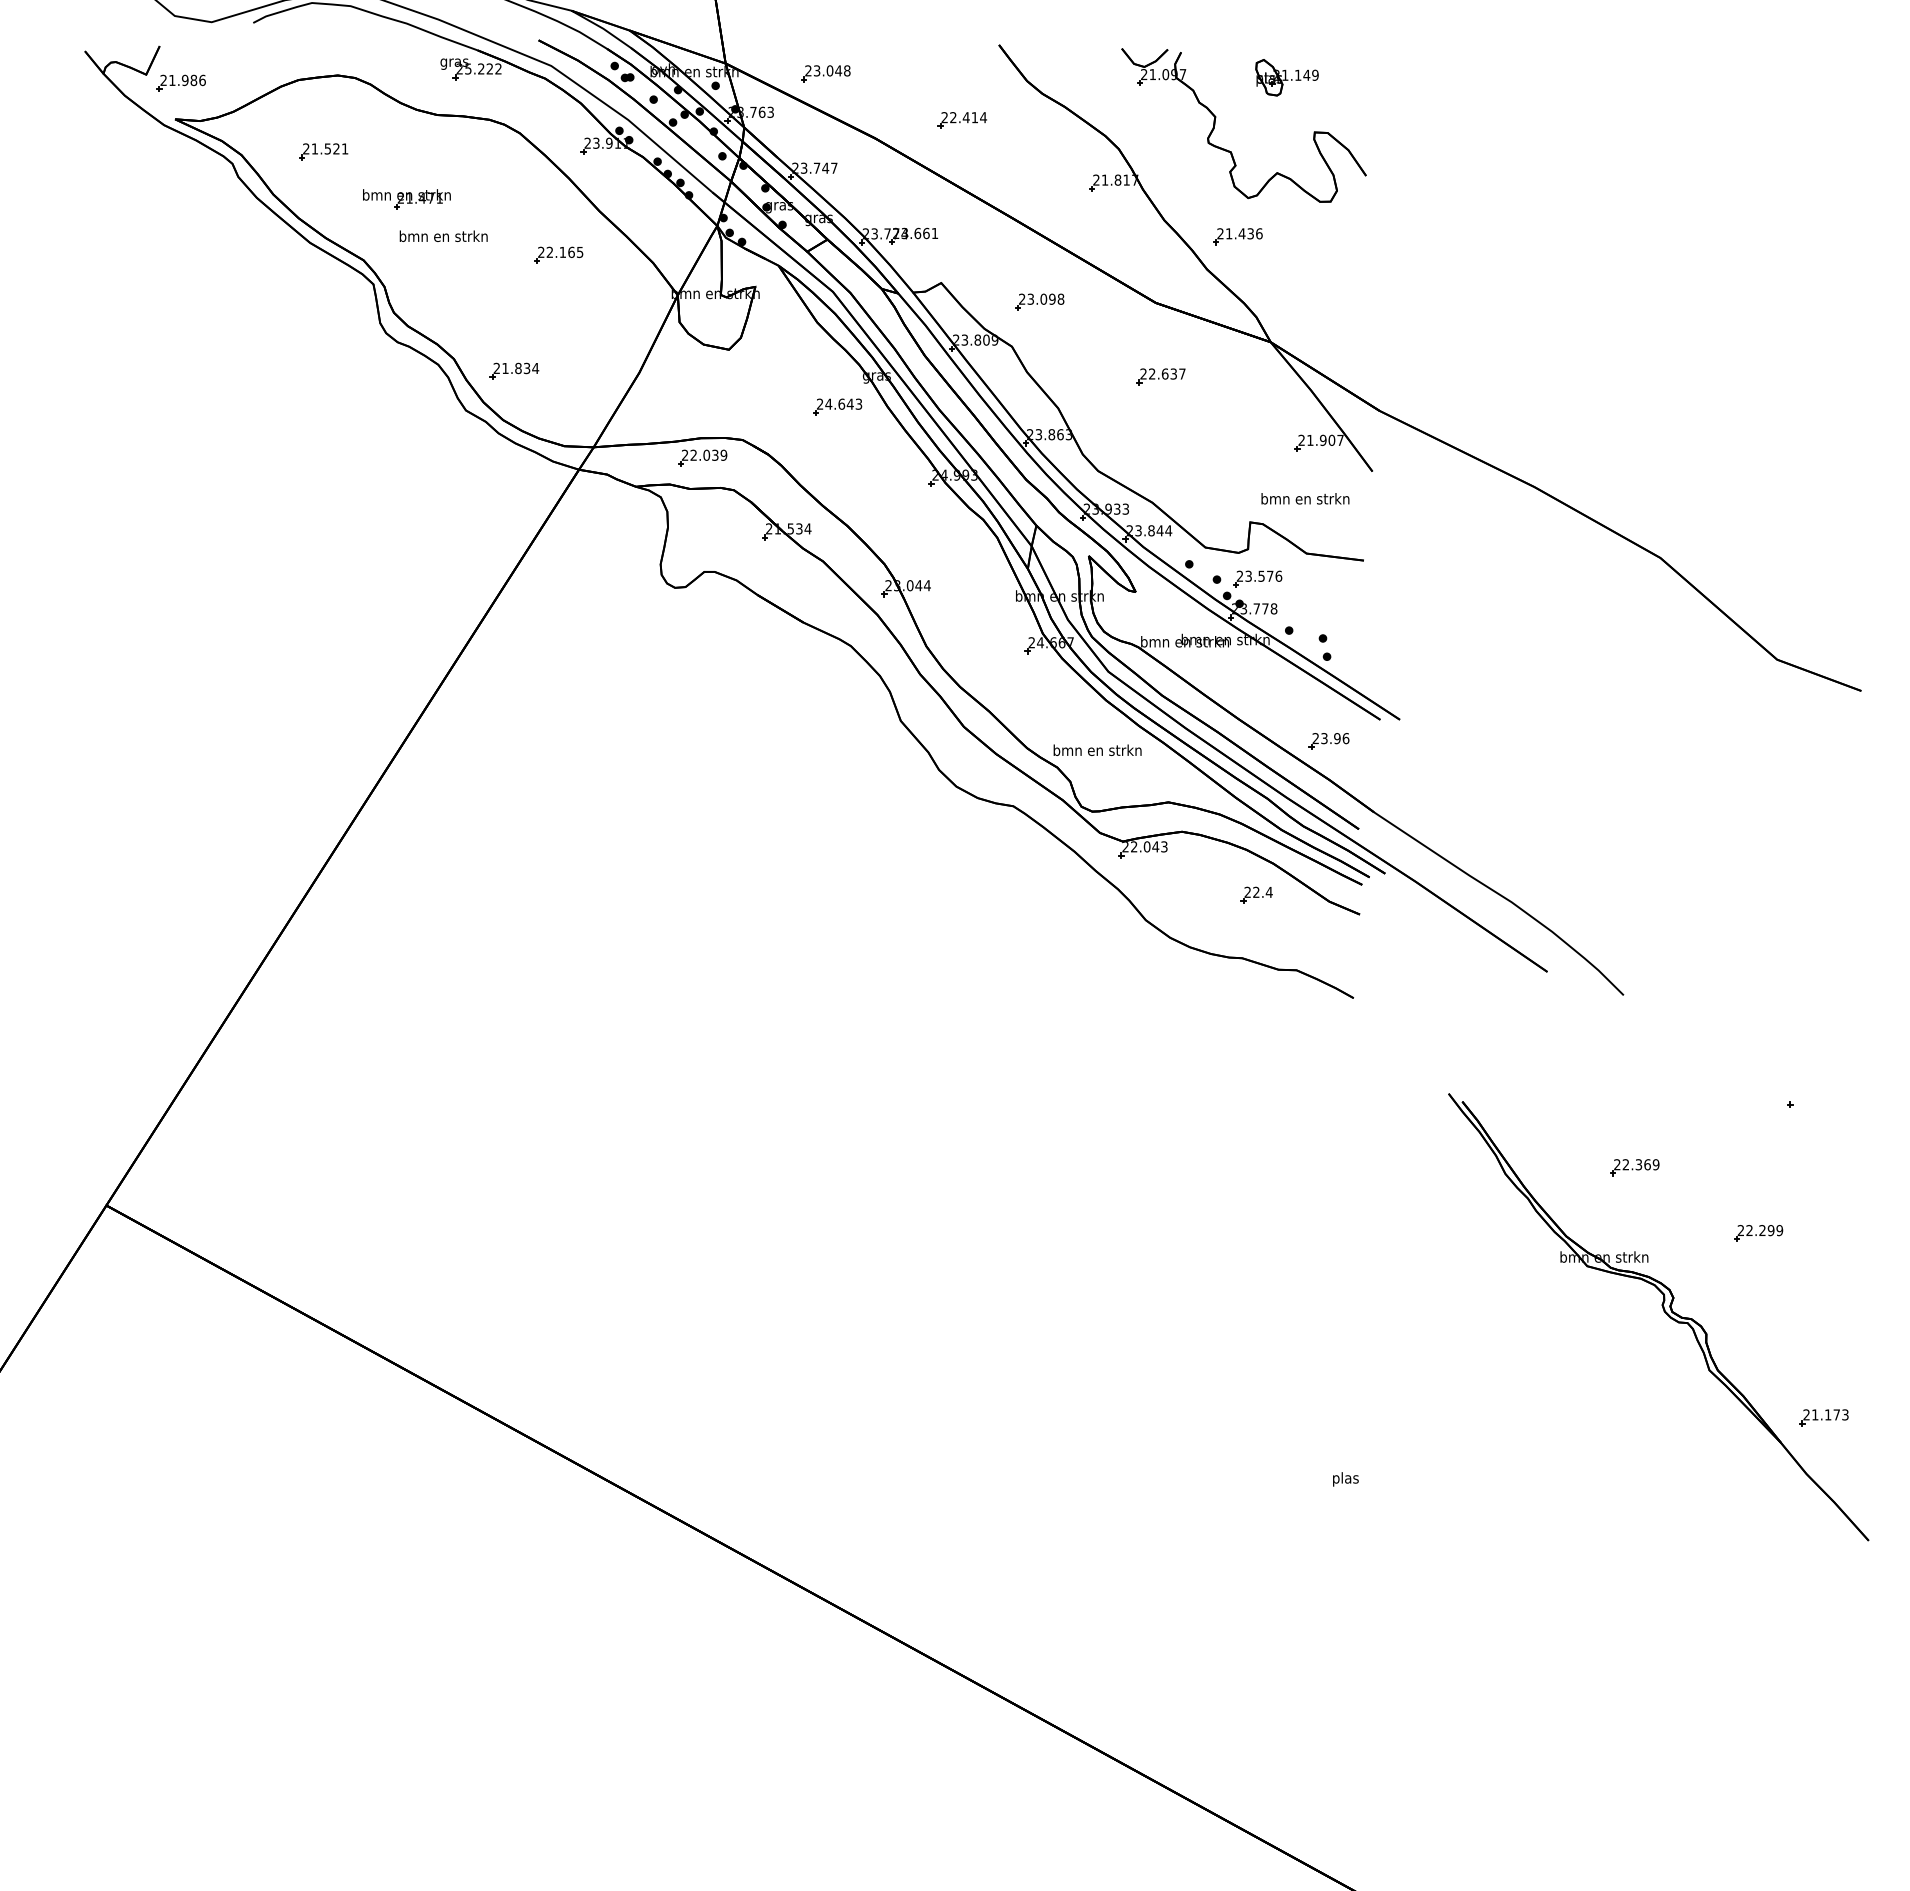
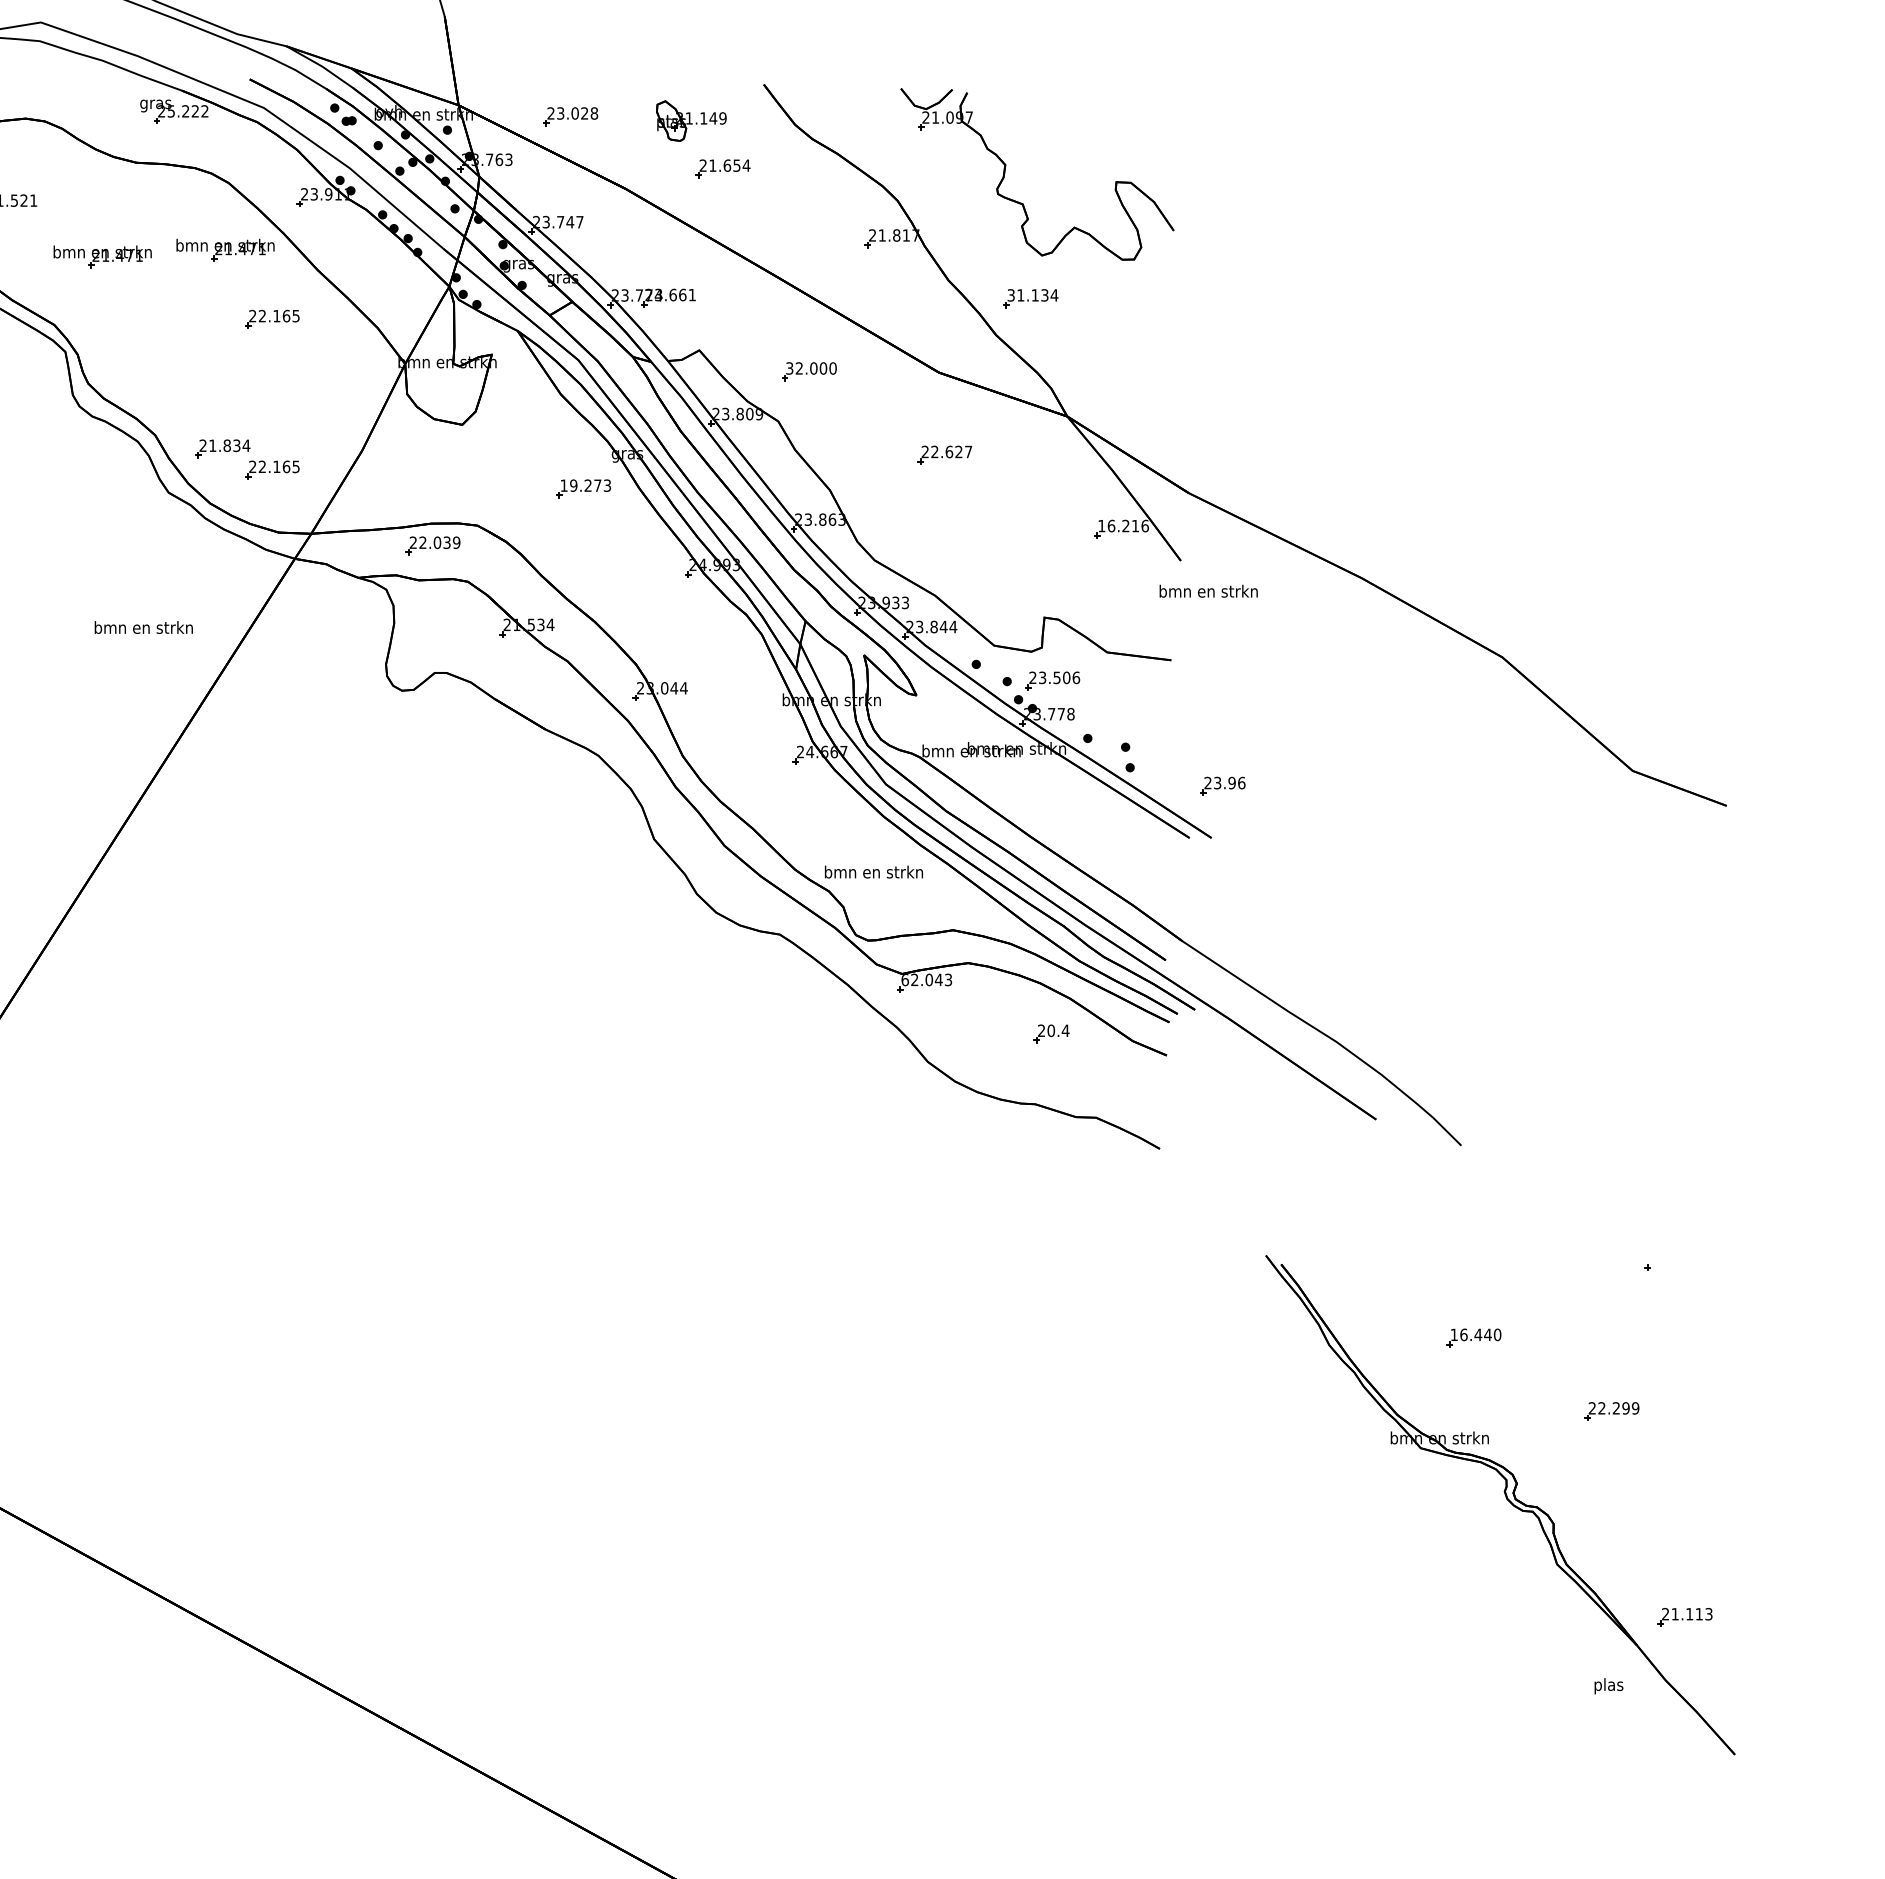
text: (838, 70) -> (584, 113), 23.048 -> 23.028
part: (1286, 77) -> (690, 120), moved
text: (963, 117) -> (724, 165), 22.414 -> 21.654
part: (516, 193) -> (225, 250), added
text: (1239, 233) -> (1032, 295), 21.436 -> 31.134
text: (443, 235) -> (143, 626), moved
text: (1041, 299) -> (811, 368), 23.098 -> 32.000
text: (1173, 374) -> (958, 452), 22.637 -> 22.627
part: (558, 389) -> (271, 469), added
text: (835, 403) -> (581, 484), 24.643 -> 19.273
text: (1320, 439) -> (1122, 525), 21.907 -> 16.216
text: (1305, 498) -> (1208, 590), moved
text: (1269, 575) -> (1065, 676), 23.576 -> 23.506
part: (1328, 741) -> (1222, 786), moved
text: (1125, 847) -> (905, 980), 22.043 -> 62.043
text: (1256, 891) -> (1051, 1029), 22.4 -> 20.4
text: (1636, 1164) -> (1475, 1334), 22.369 -> 16.440
text: (1836, 1414) -> (1698, 1613), 21.173 -> 21.113
text: (1345, 1479) -> (1608, 1686), moved

